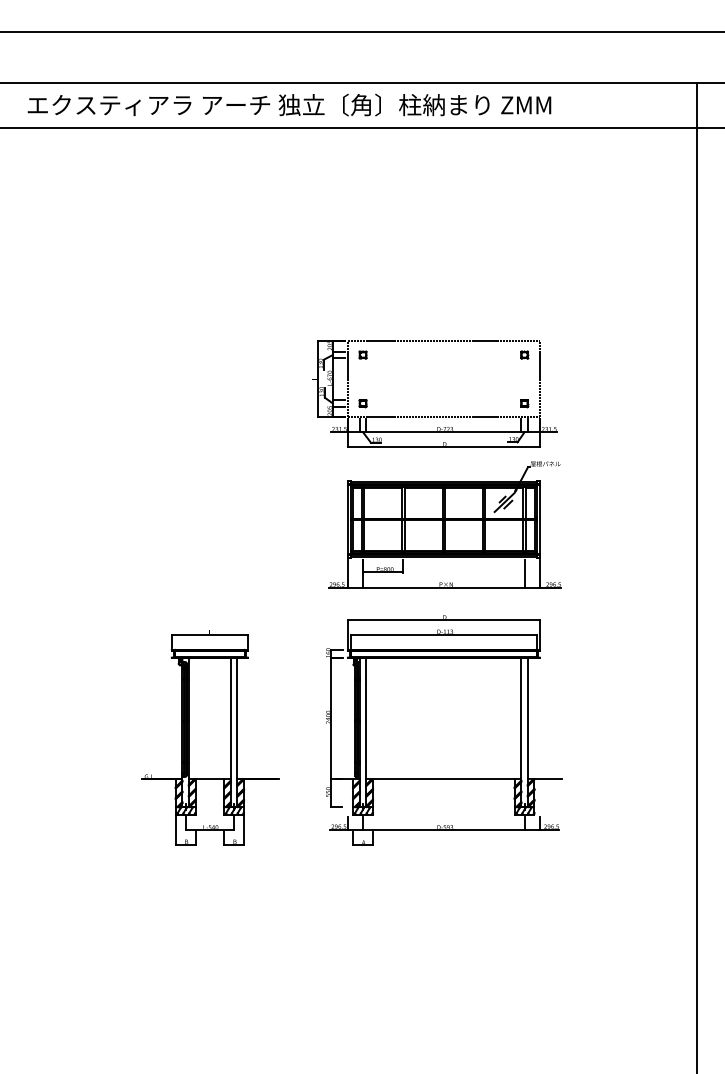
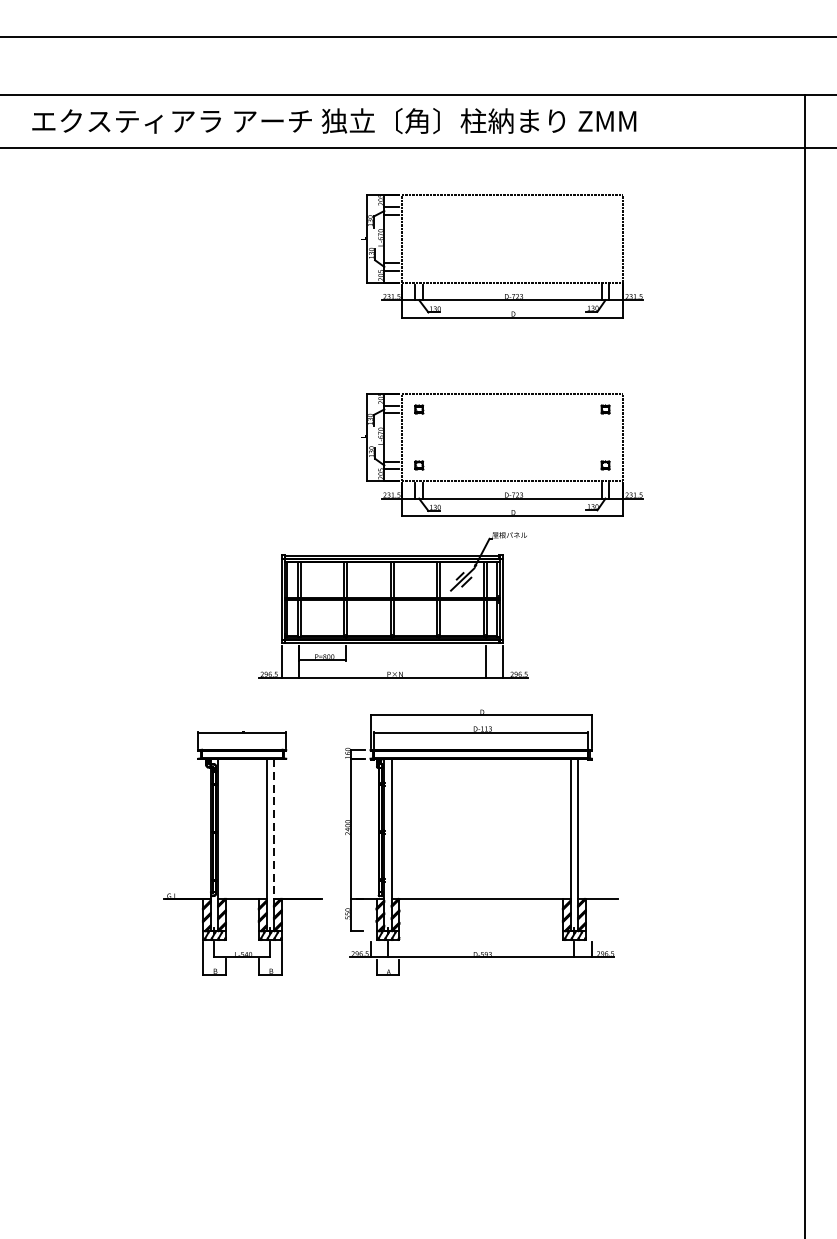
part: (434, 244) -> (501, 281), added
part: (444, 524) -> (393, 605), moved
line: (237, 718) -> (274, 828), solid -> dashed
part: (444, 730) -> (481, 842), moved

